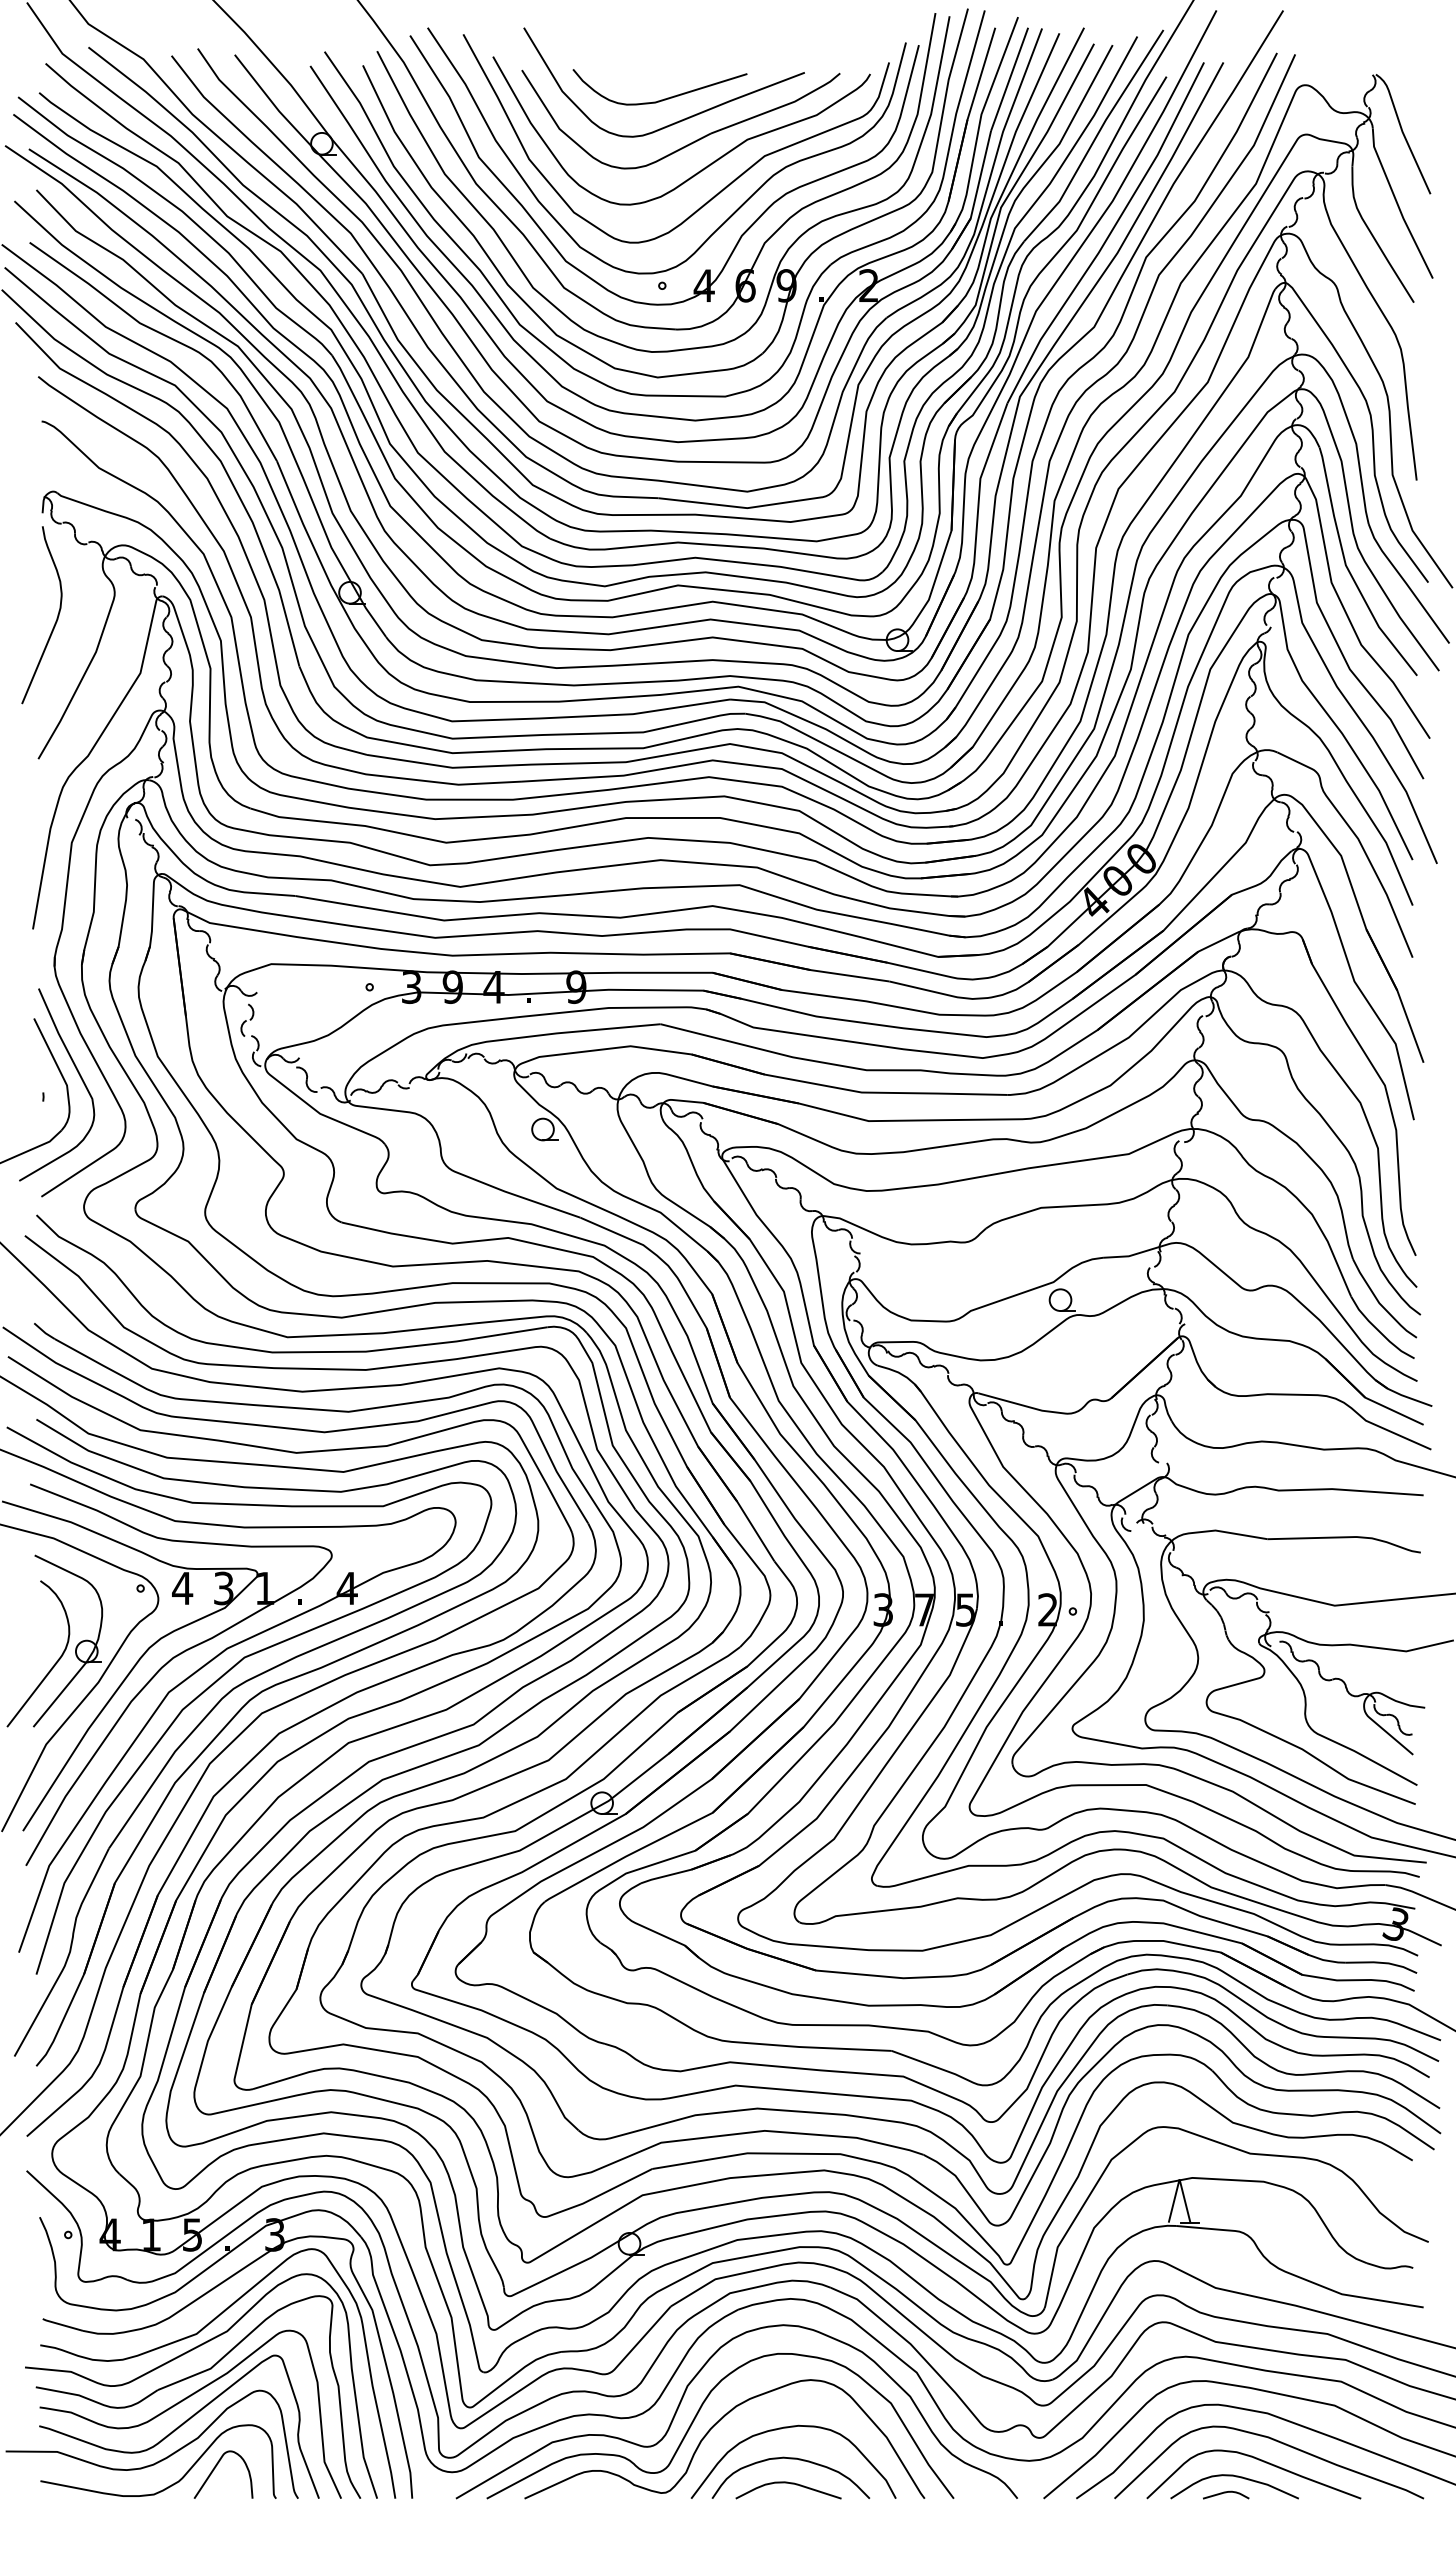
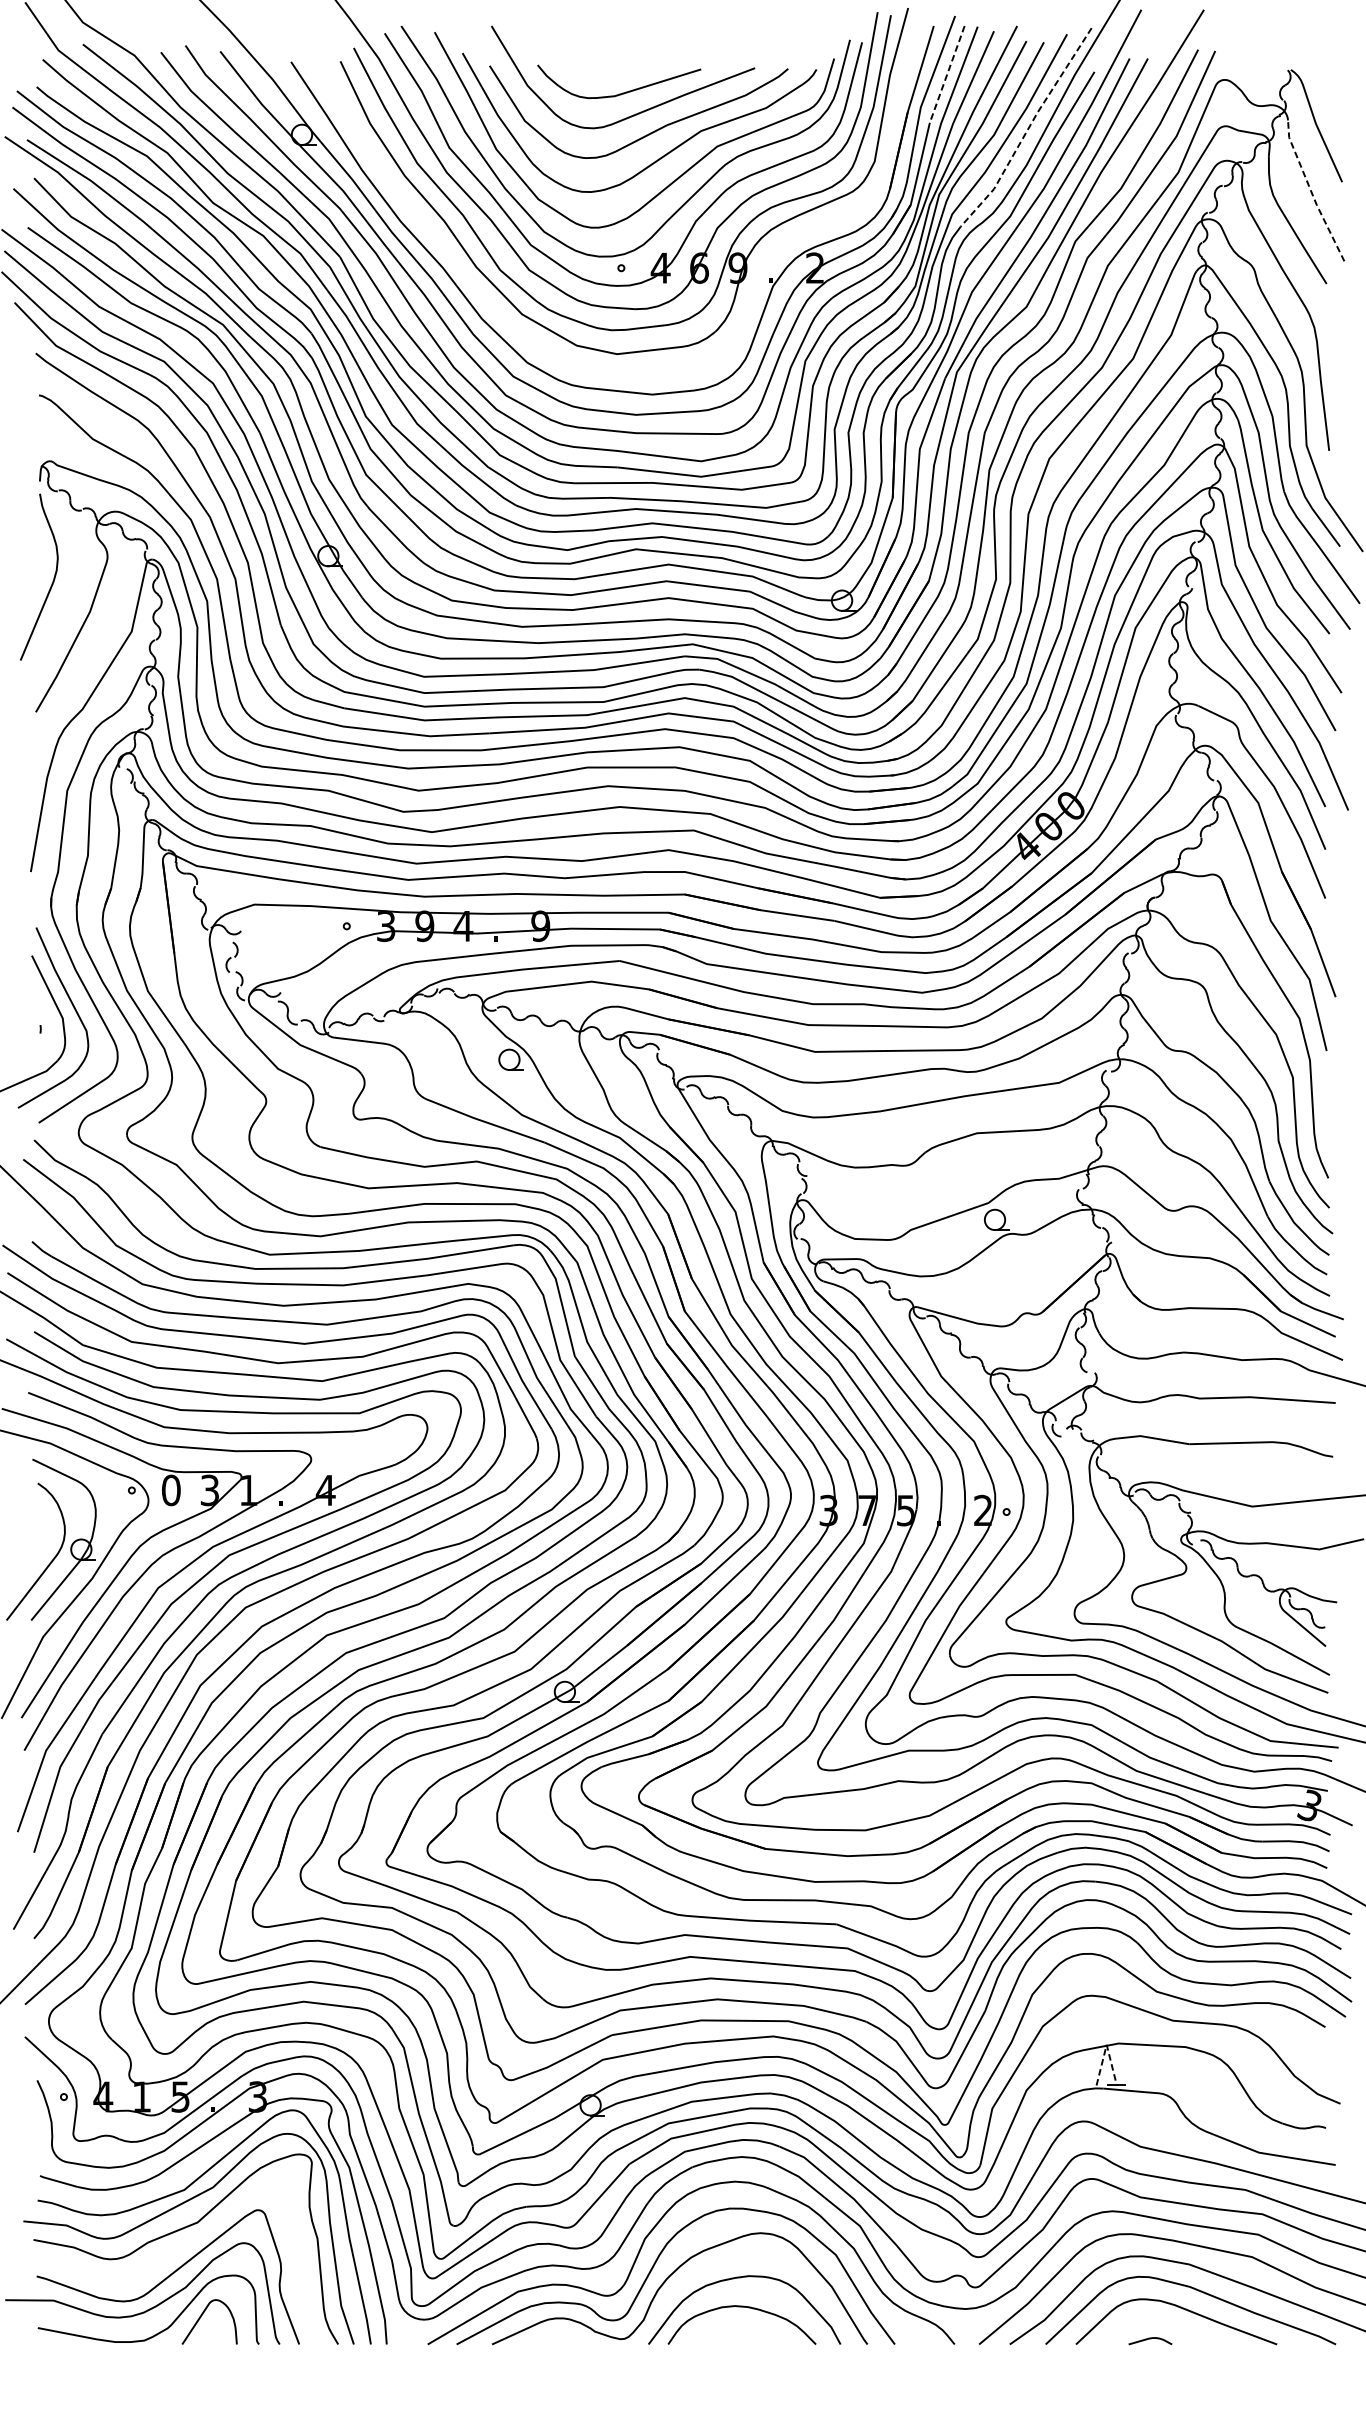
line: (1009, 79) -> (947, 74), solid -> dashed
line: (1095, 138) -> (1027, 129), solid -> dashed
line: (1397, 204) -> (1311, 191), solid -> dashed
part: (542, 341) -> (508, 320), removed
text: (182, 1588) -> (171, 1490), 4 -> 0
line: (1179, 2179) -> (1106, 2044), solid -> dashed
curve: (183, 2401) -> (172, 2253), removed
curve: (1236, 2477) -> (1160, 2324), removed
curve: (790, 2484) -> (741, 2331), removed

